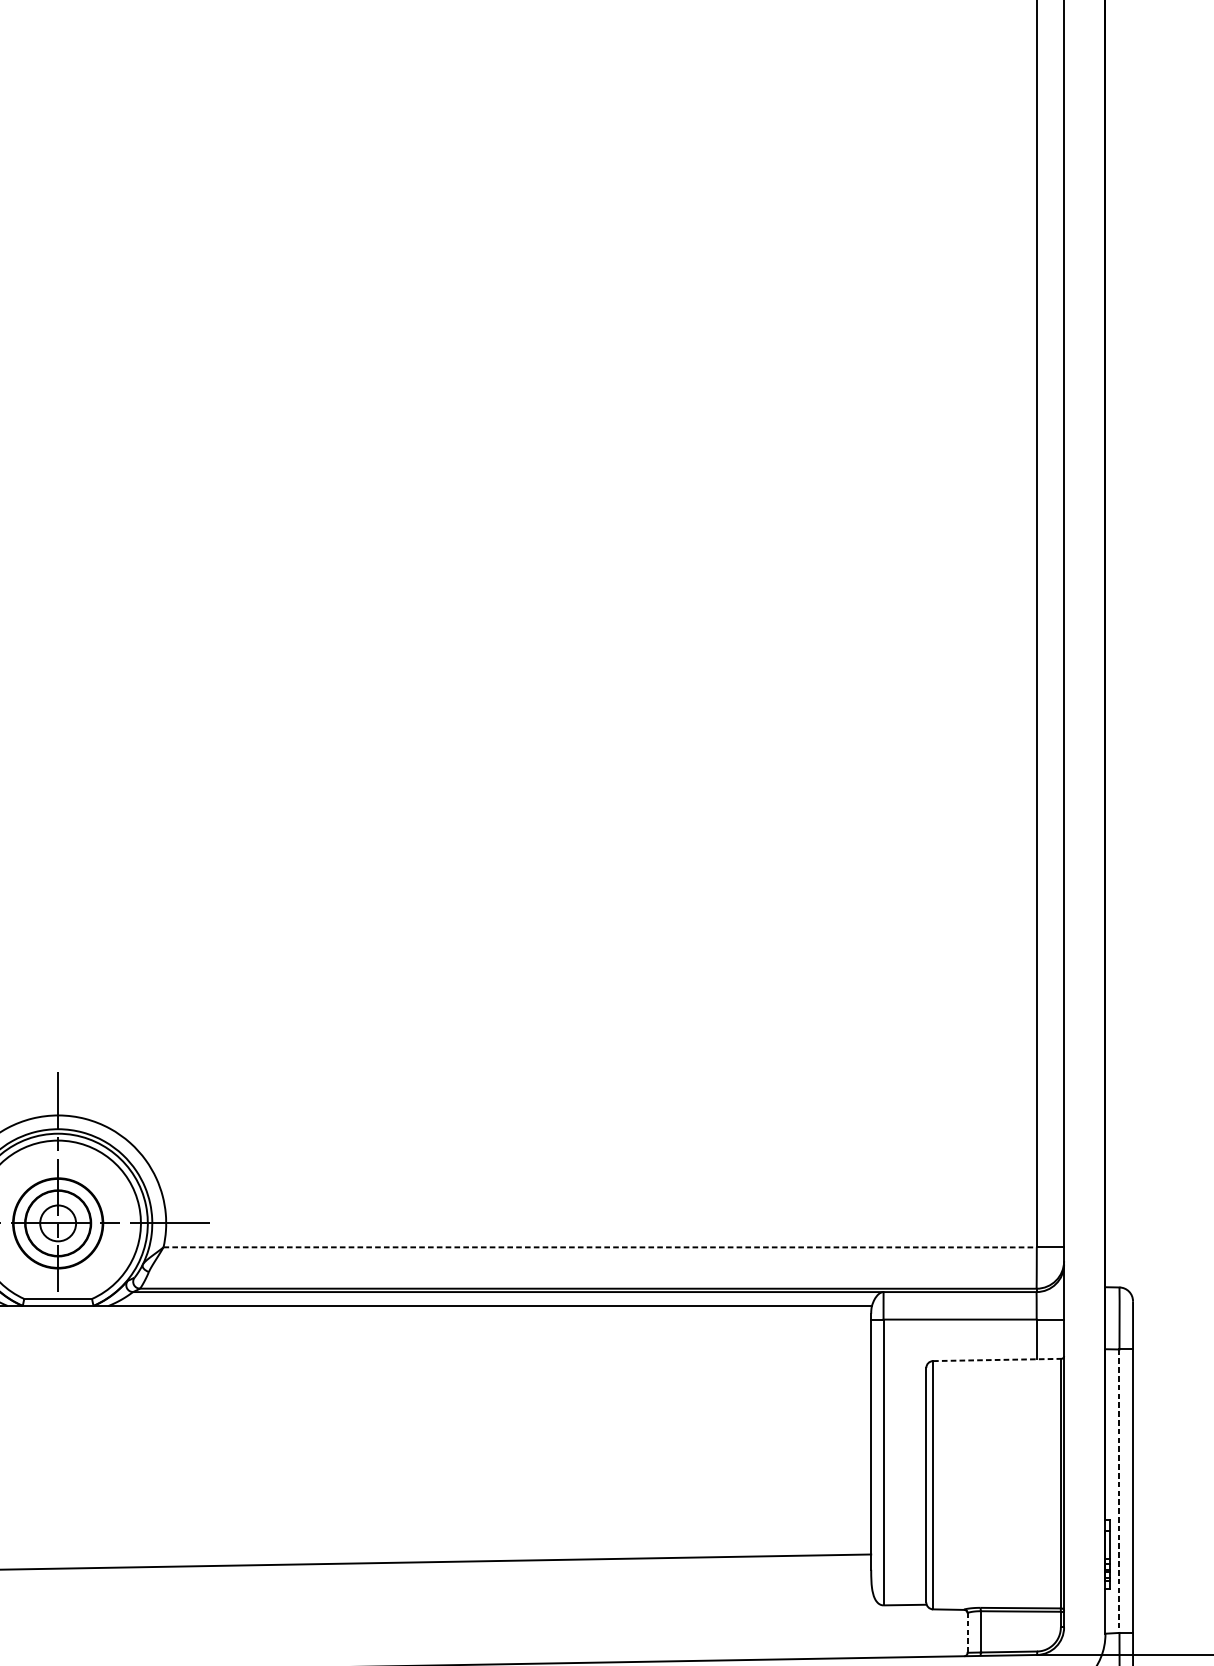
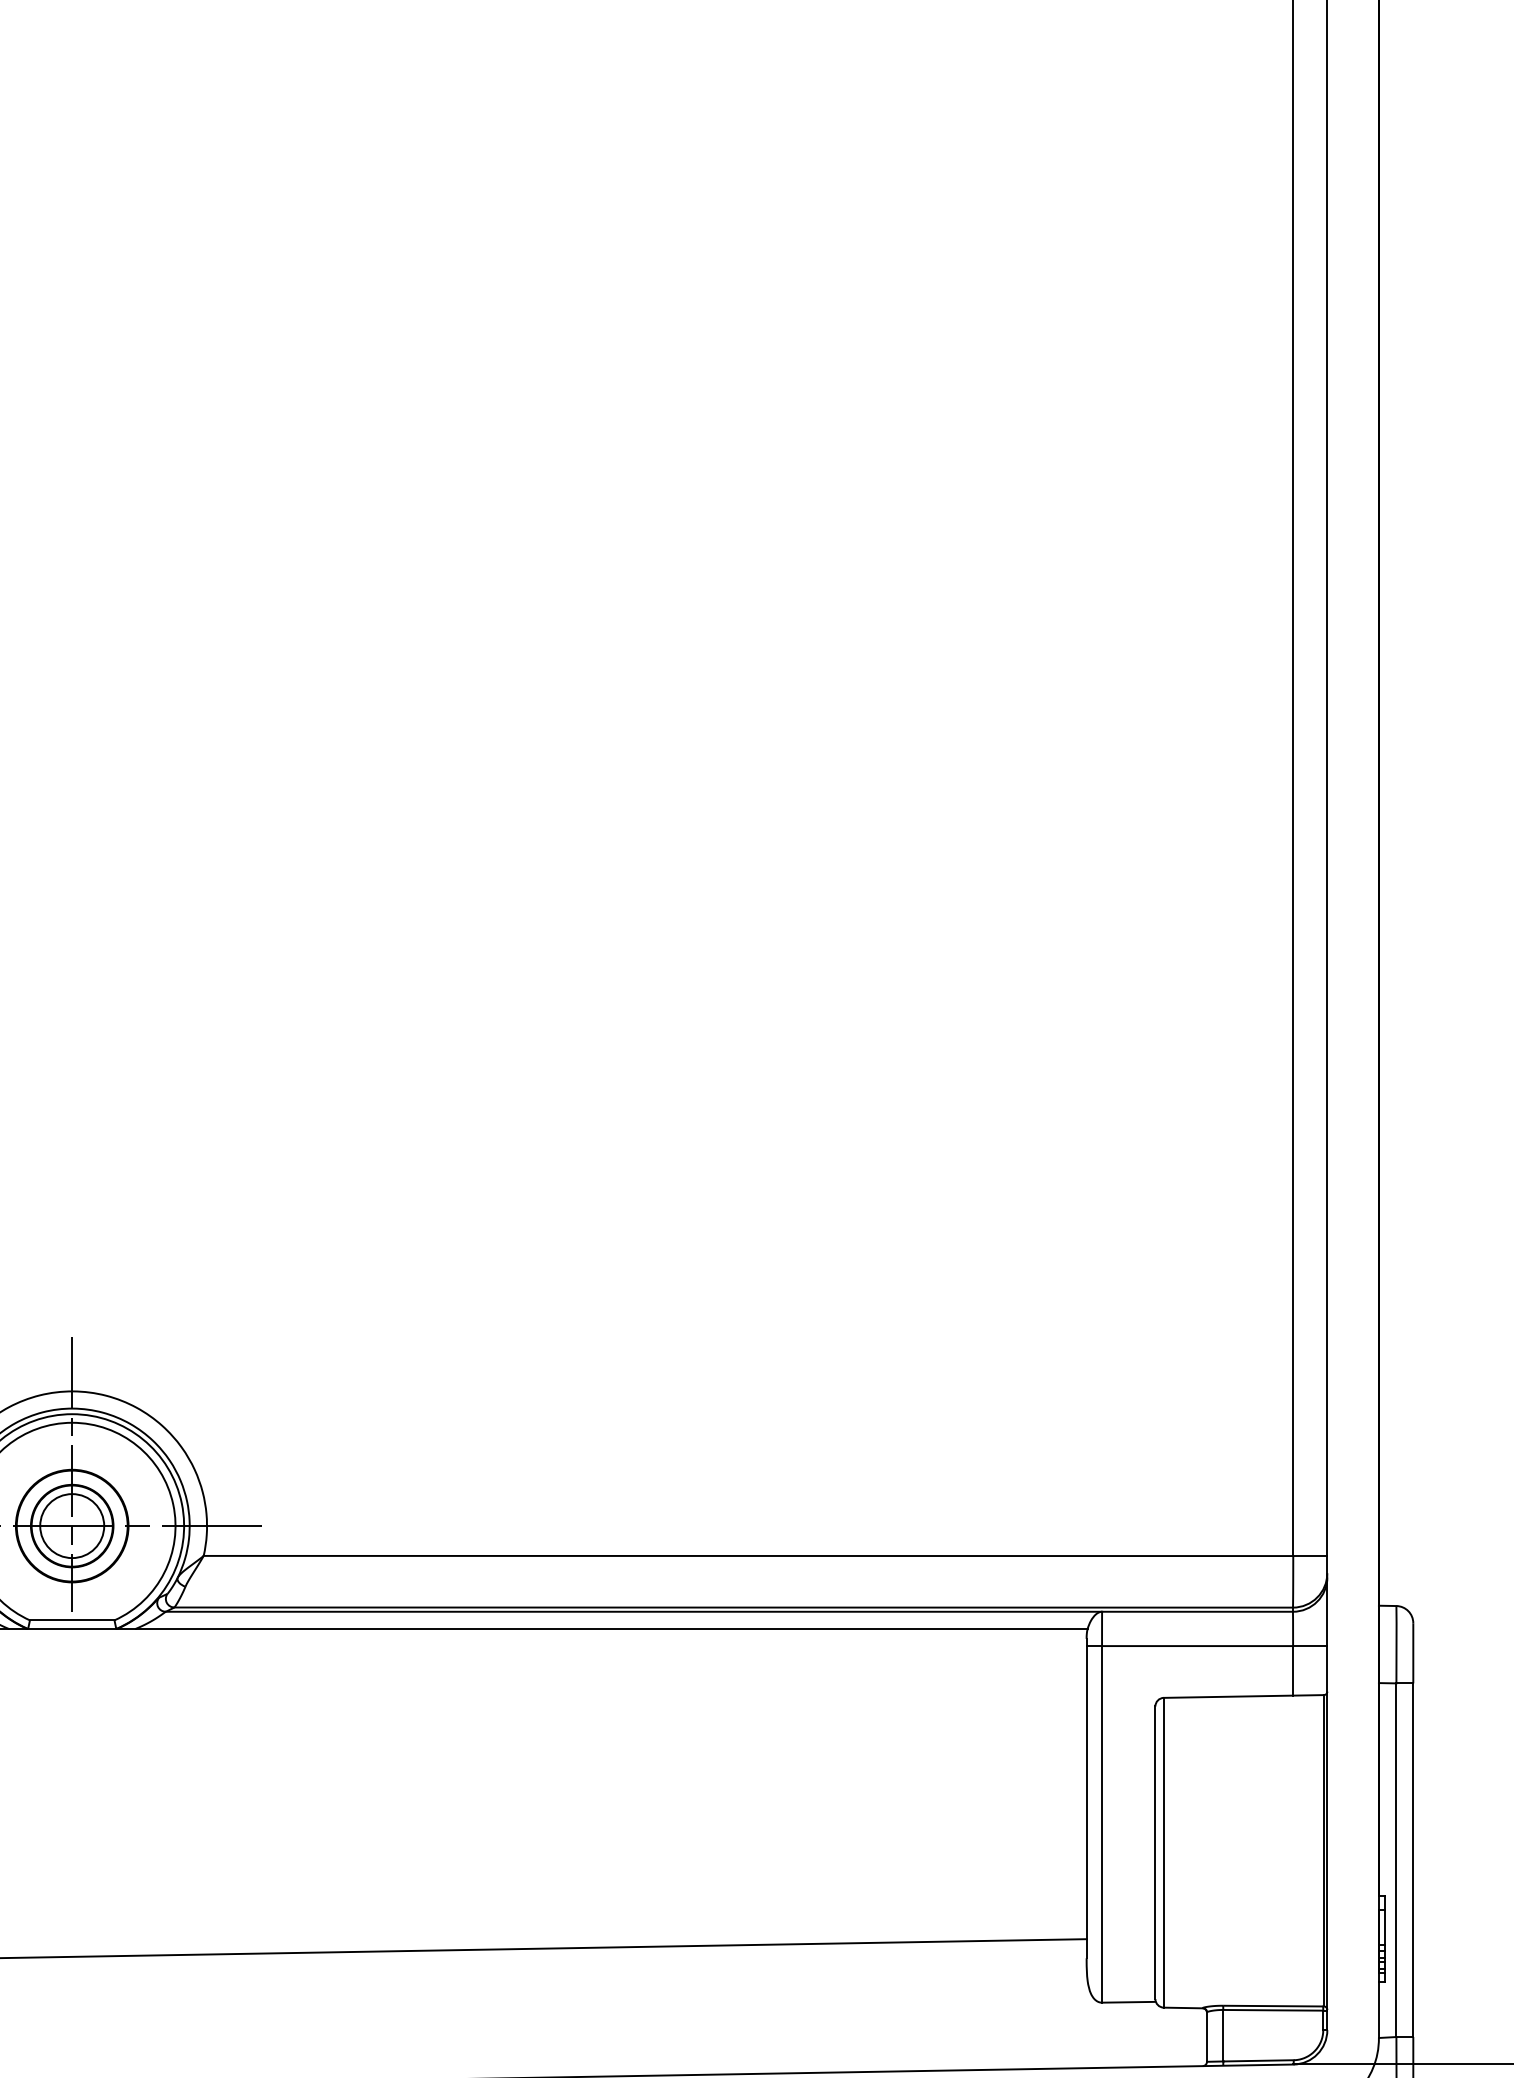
circle: (58, 1223) -> (72, 1526), size x1.43
line: (600, 1246) -> (748, 1555), dashed -> solid
line: (997, 1359) -> (1244, 1696), dashed -> solid
line: (1119, 1491) -> (1396, 1860), dashed -> solid
line: (967, 1633) -> (1206, 2037), dashed -> solid

